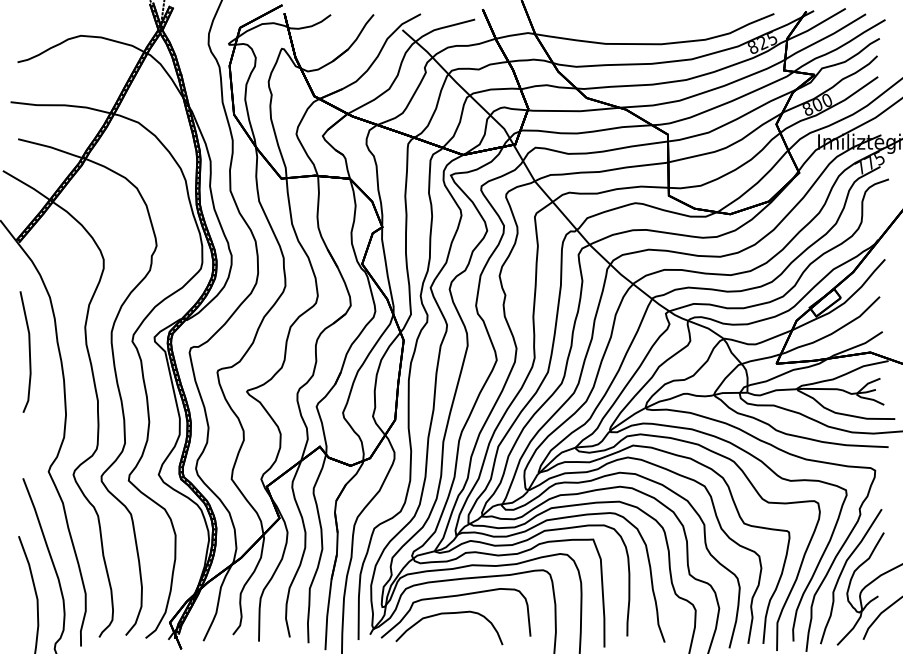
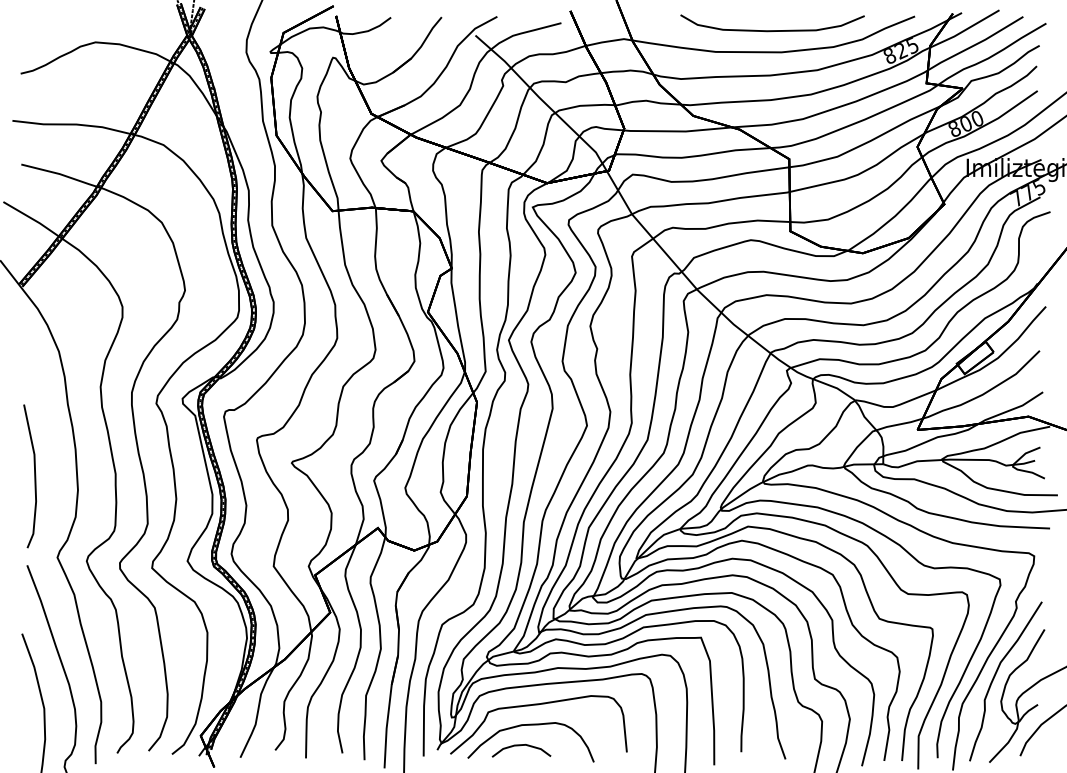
curve: (653, 25) -> (772, 30), added
line: (28, 349) -> (33, 473), moved
curve: (441, 631) -> (521, 746), added

